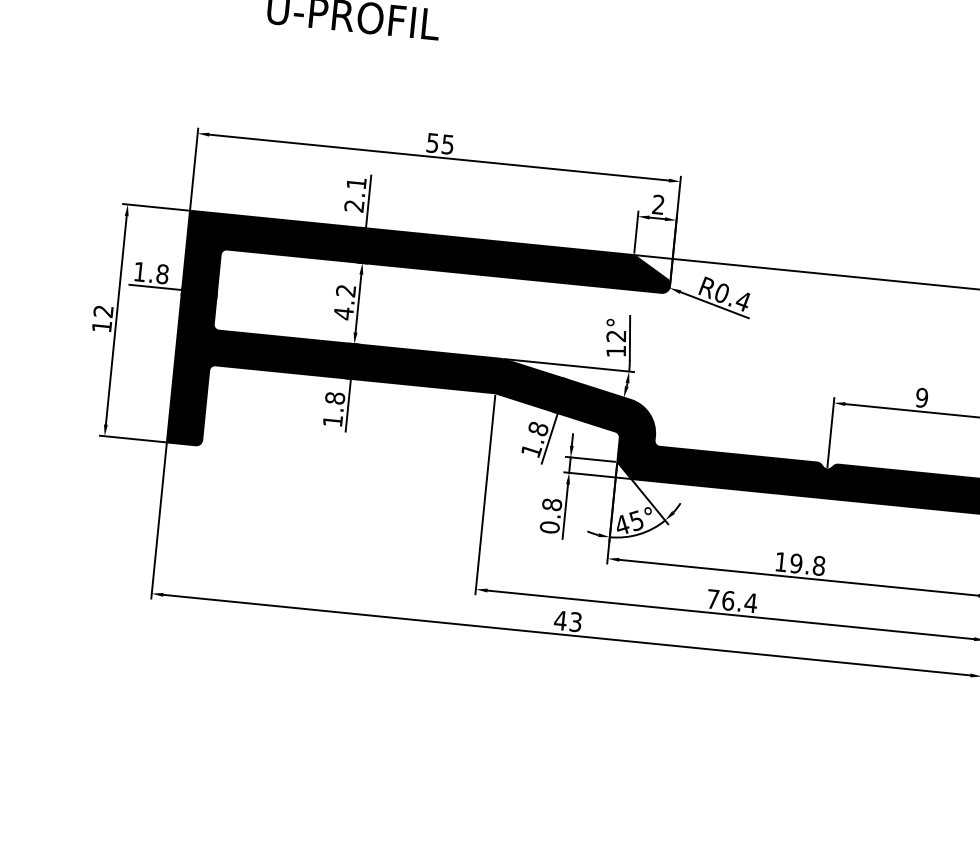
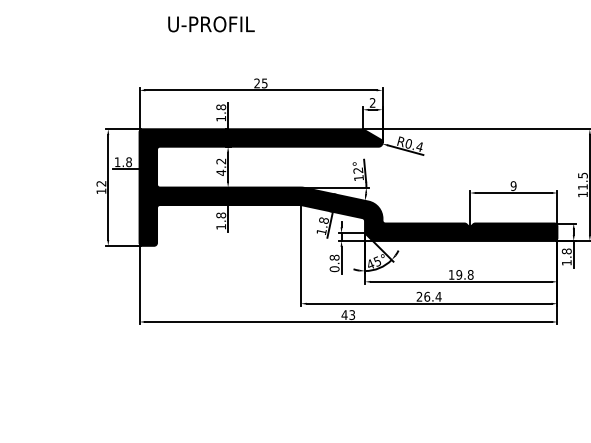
text: (431, 143) -> (256, 83), 55 -> 25
text: (356, 193) -> (221, 112), 2.1 -> 1.8
text: (713, 598) -> (419, 296), 76.4 -> 26.4

